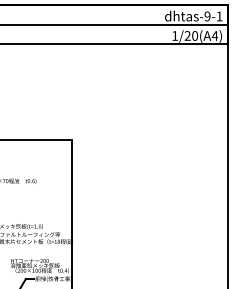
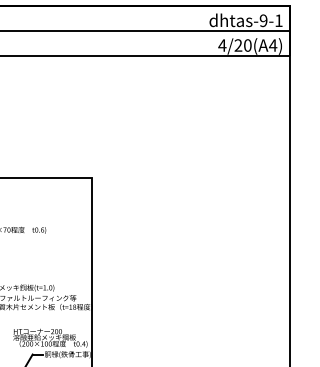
text: (175, 35) -> (222, 45), 1/20(A4) -> 4/20(A4)

